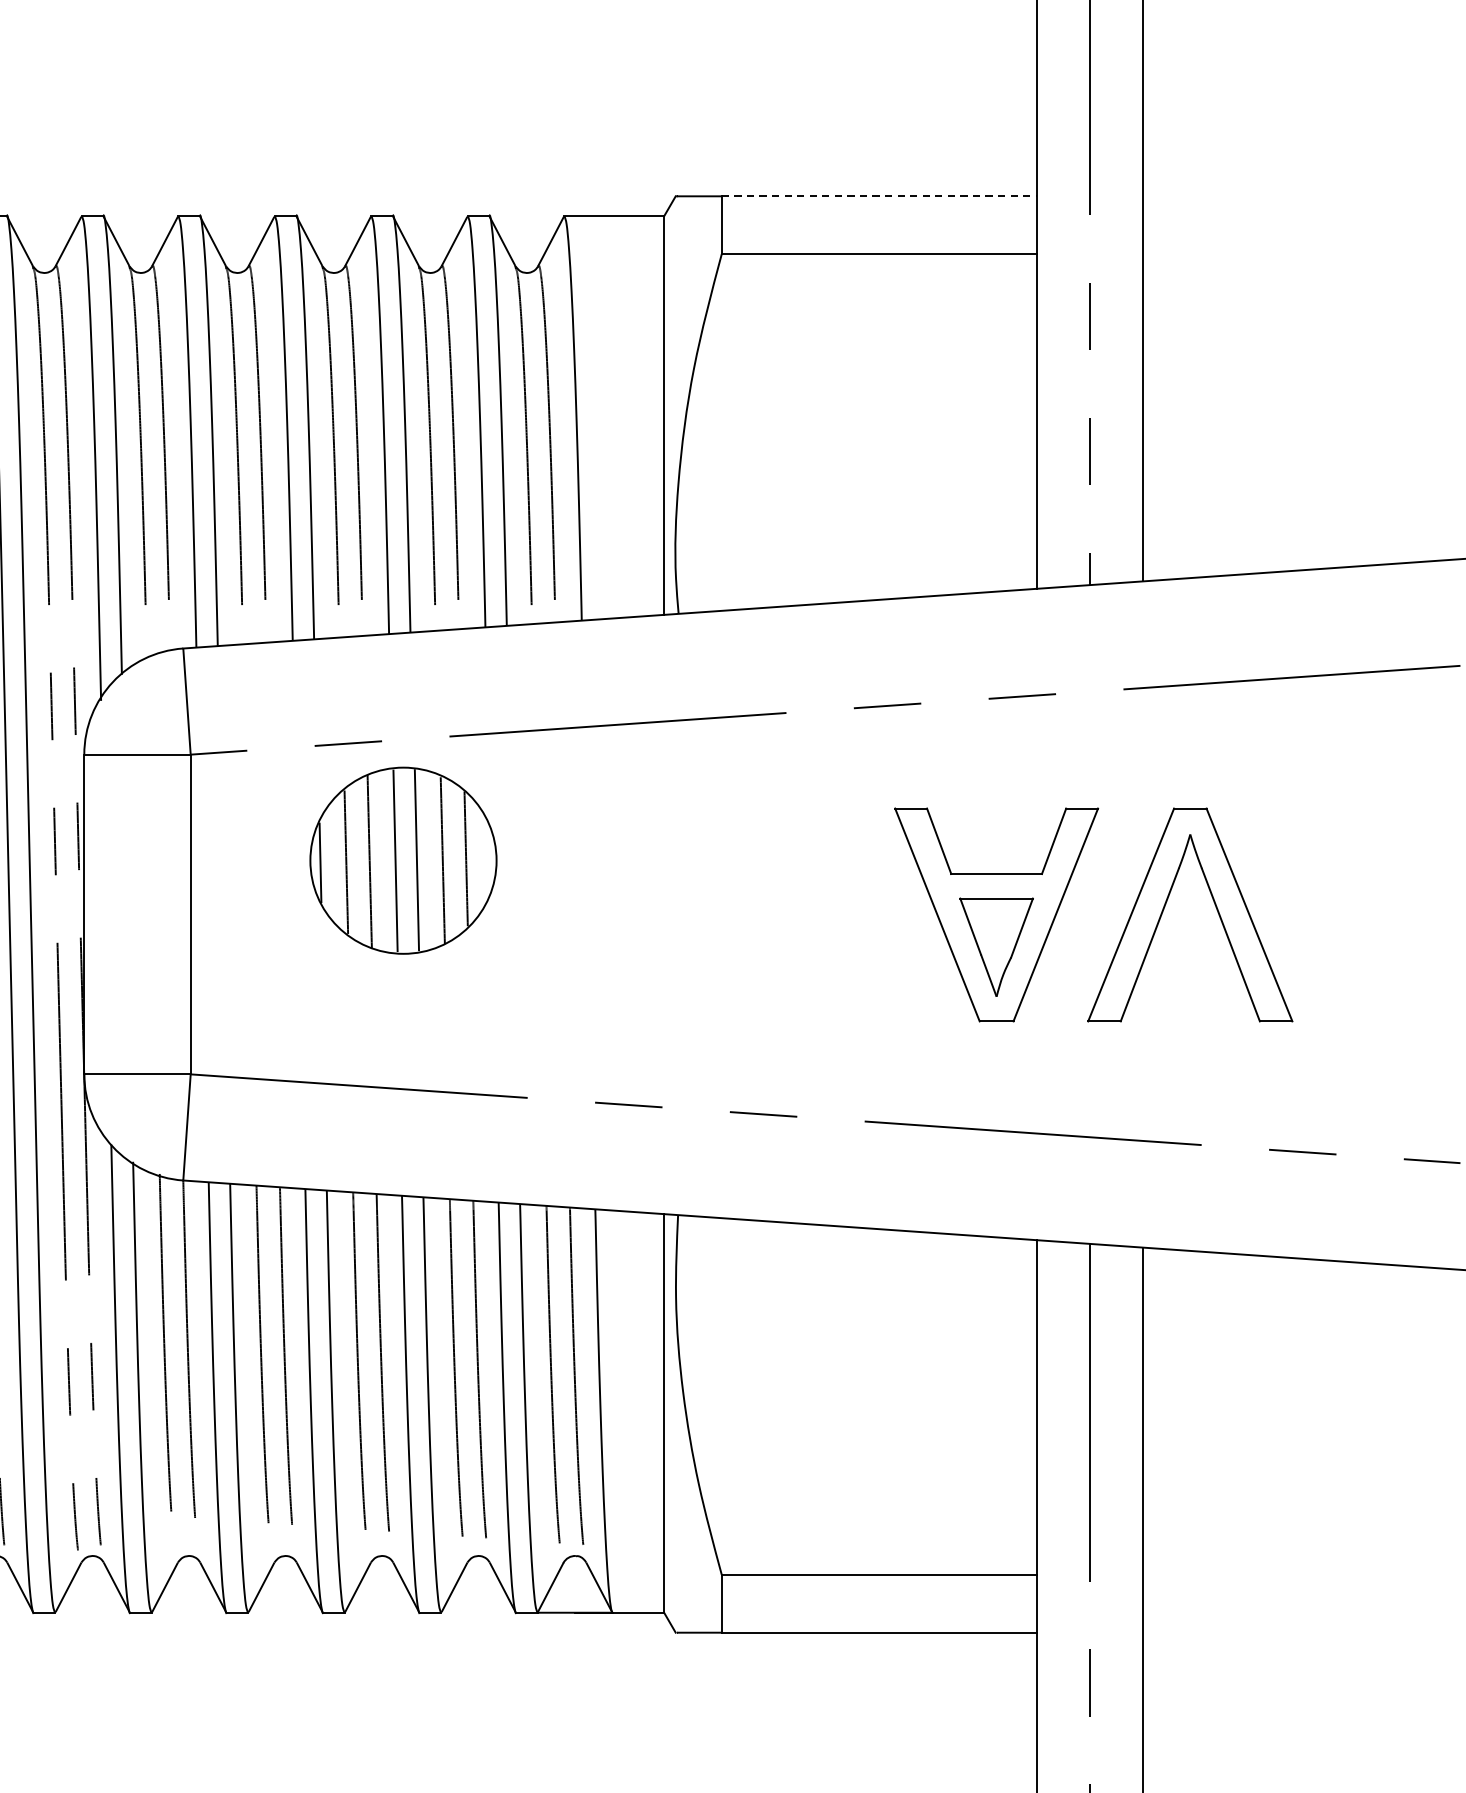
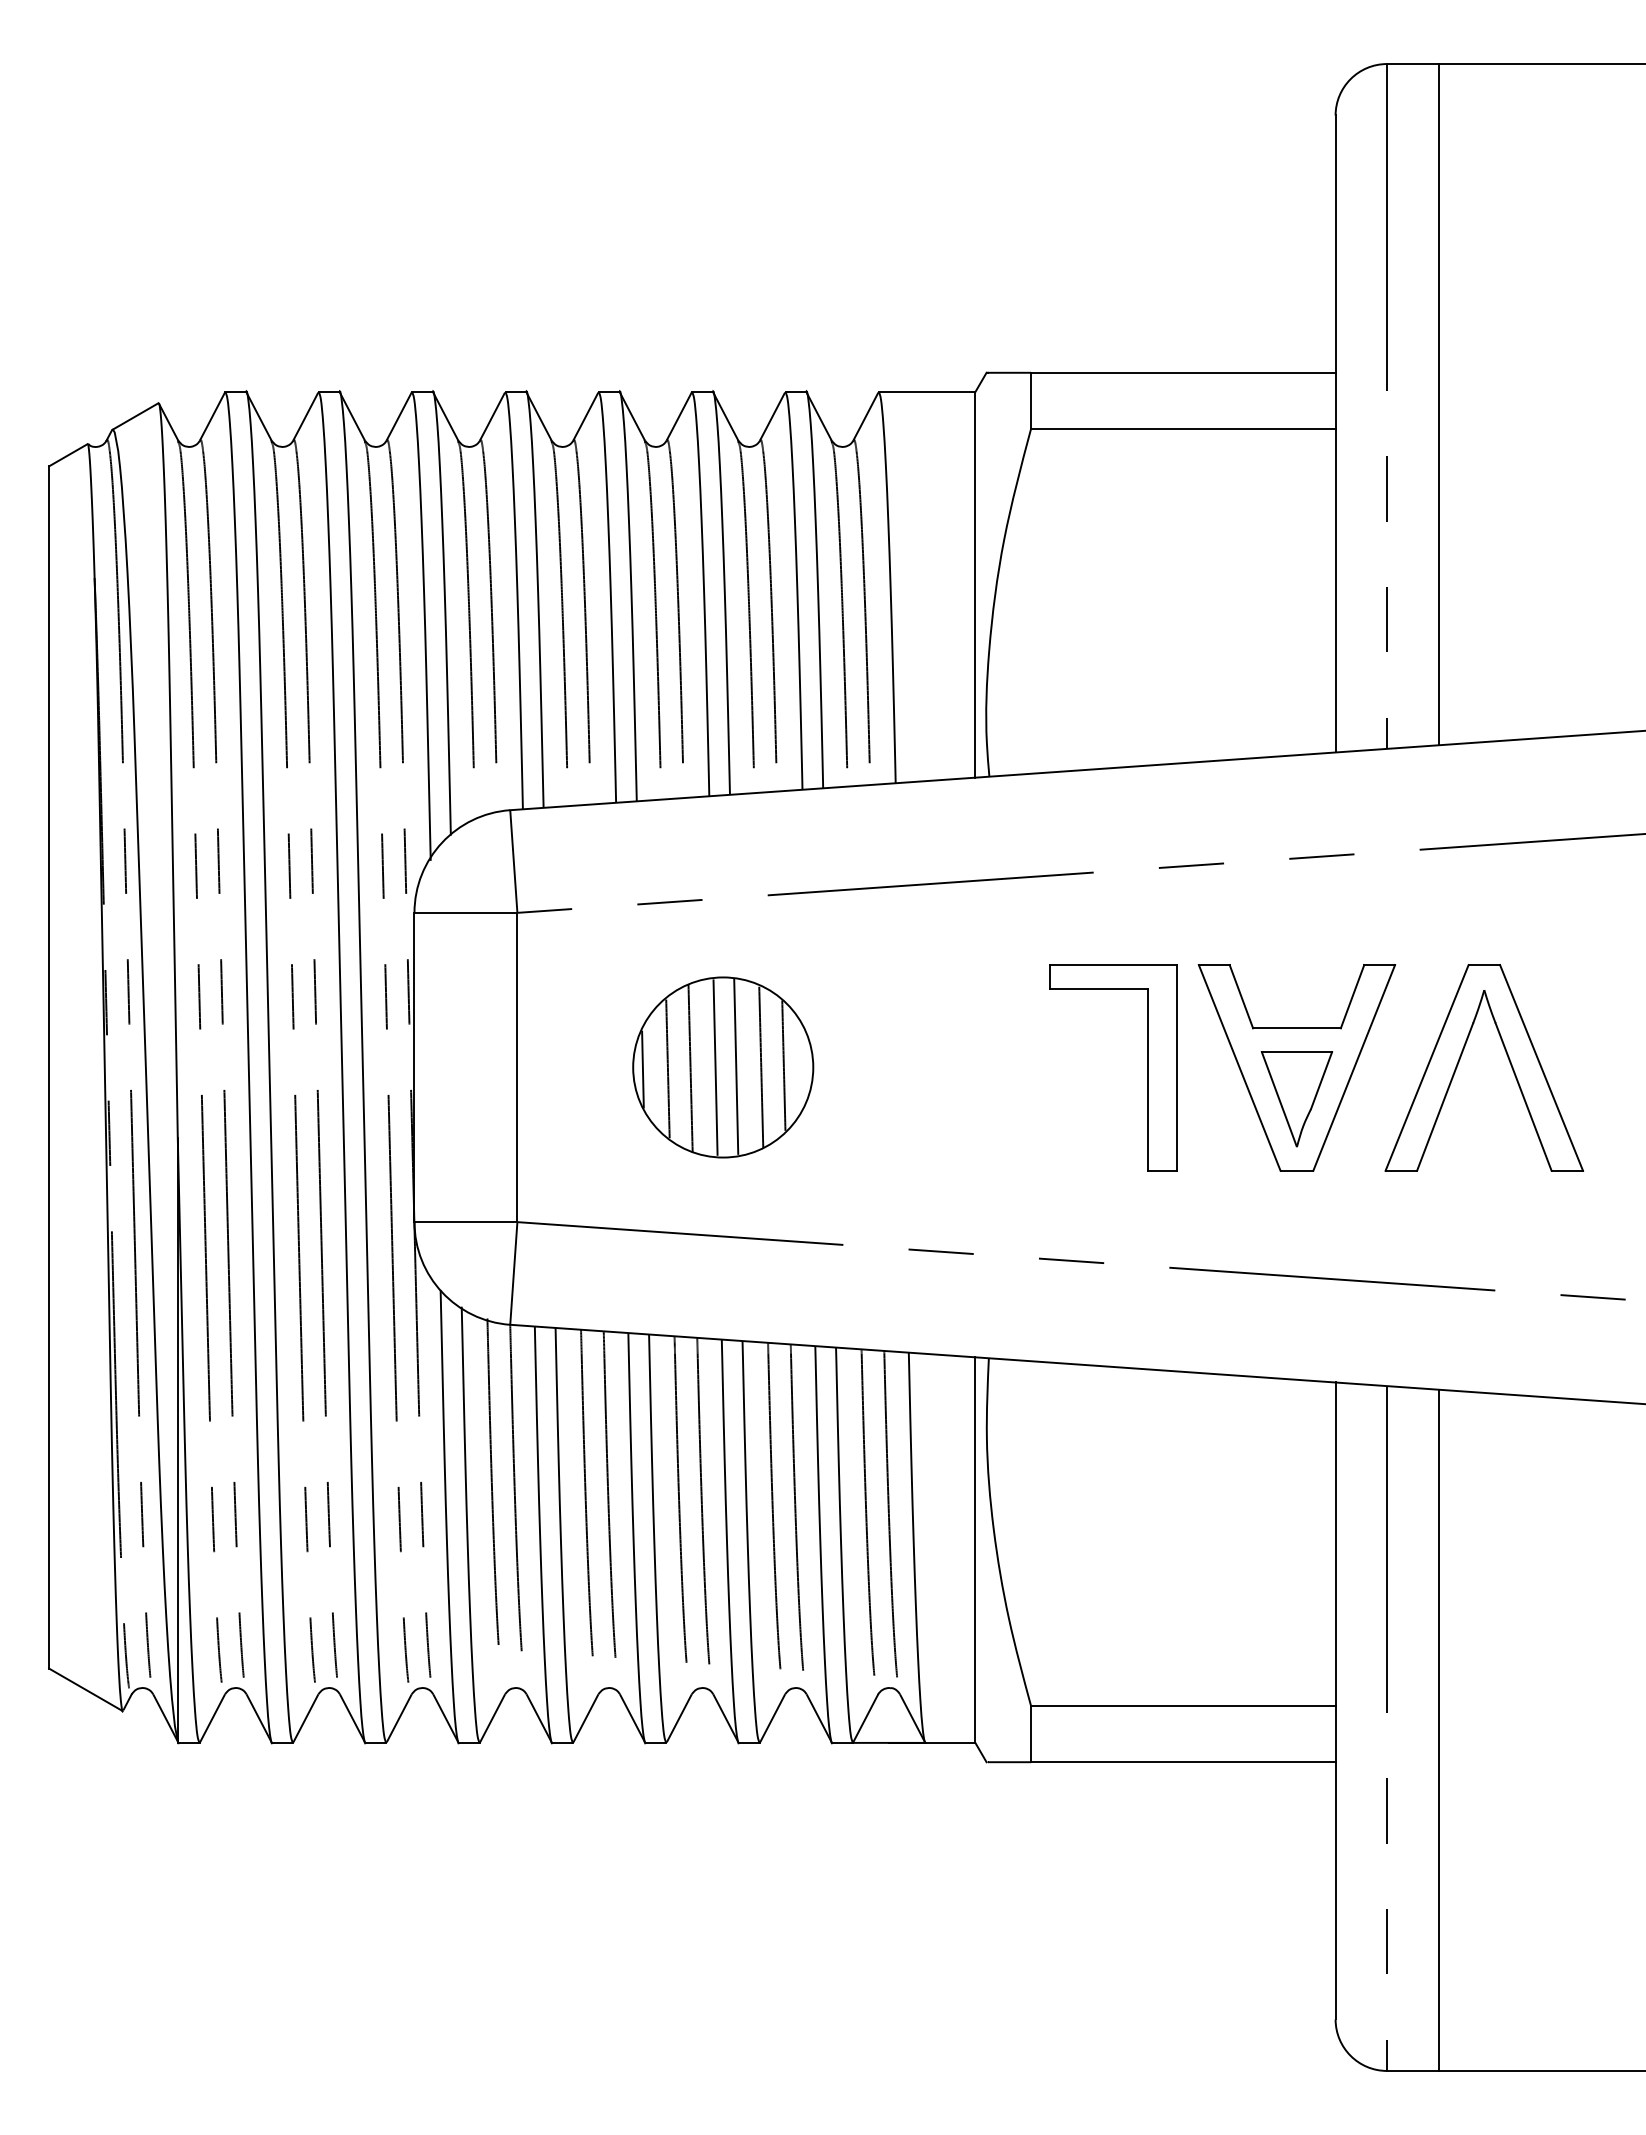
line: (879, 196) -> (1183, 372), dashed -> solid
part: (403, 860) -> (723, 1067), moved
part: (842, 914) -> (1147, 1067), added

